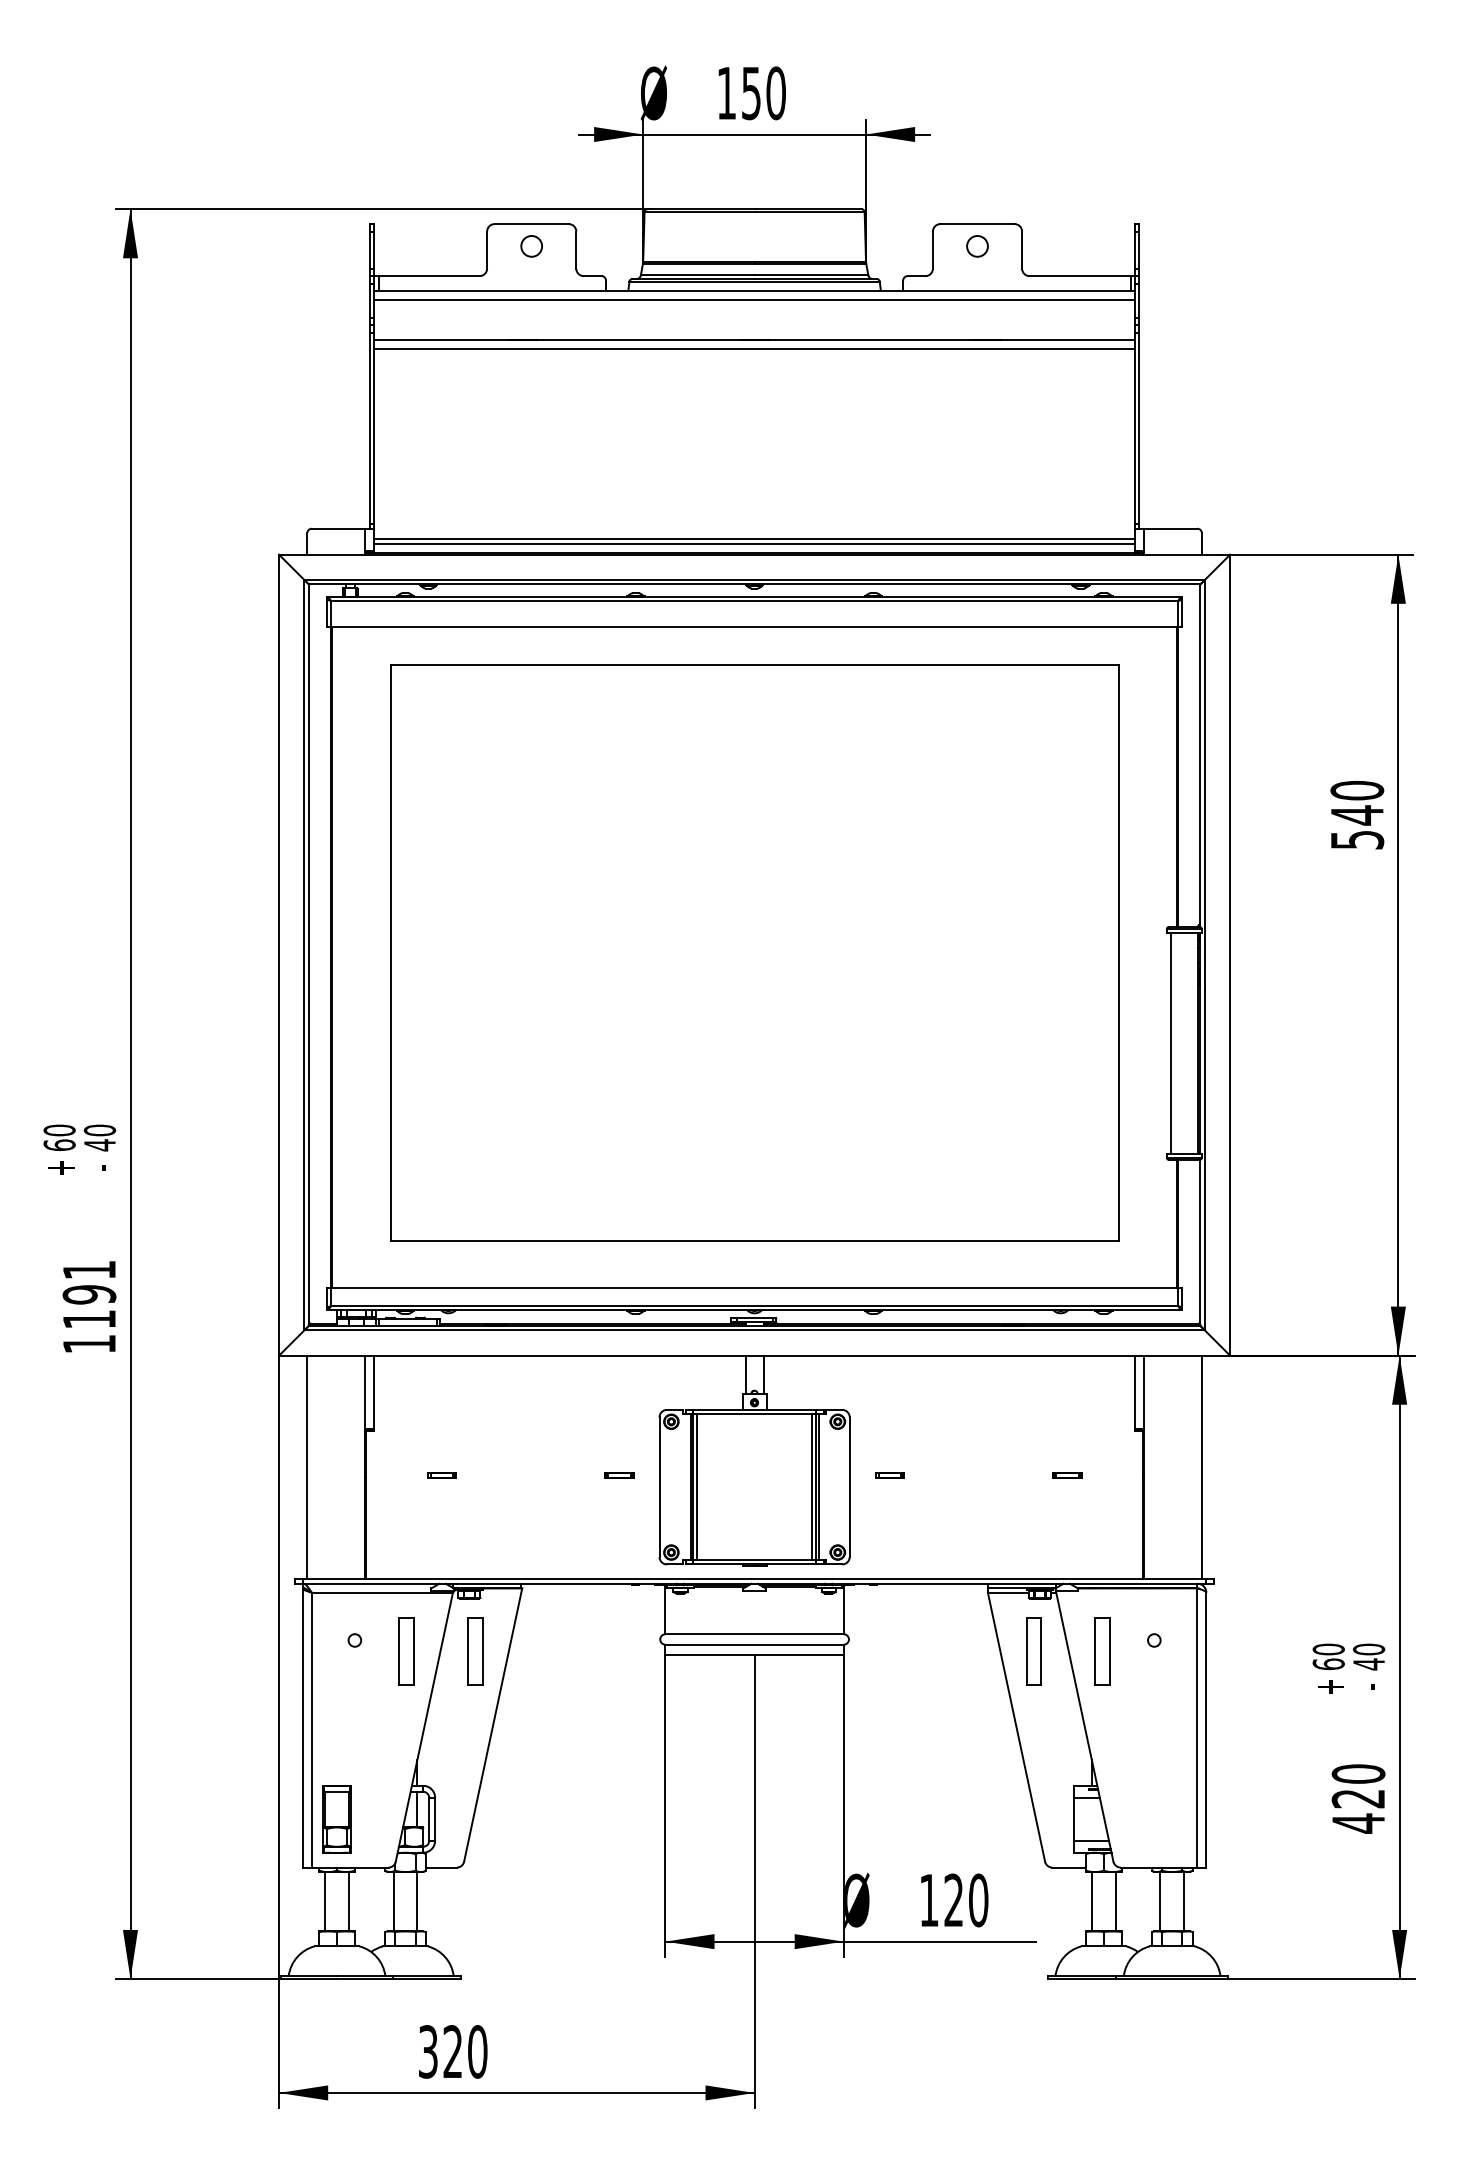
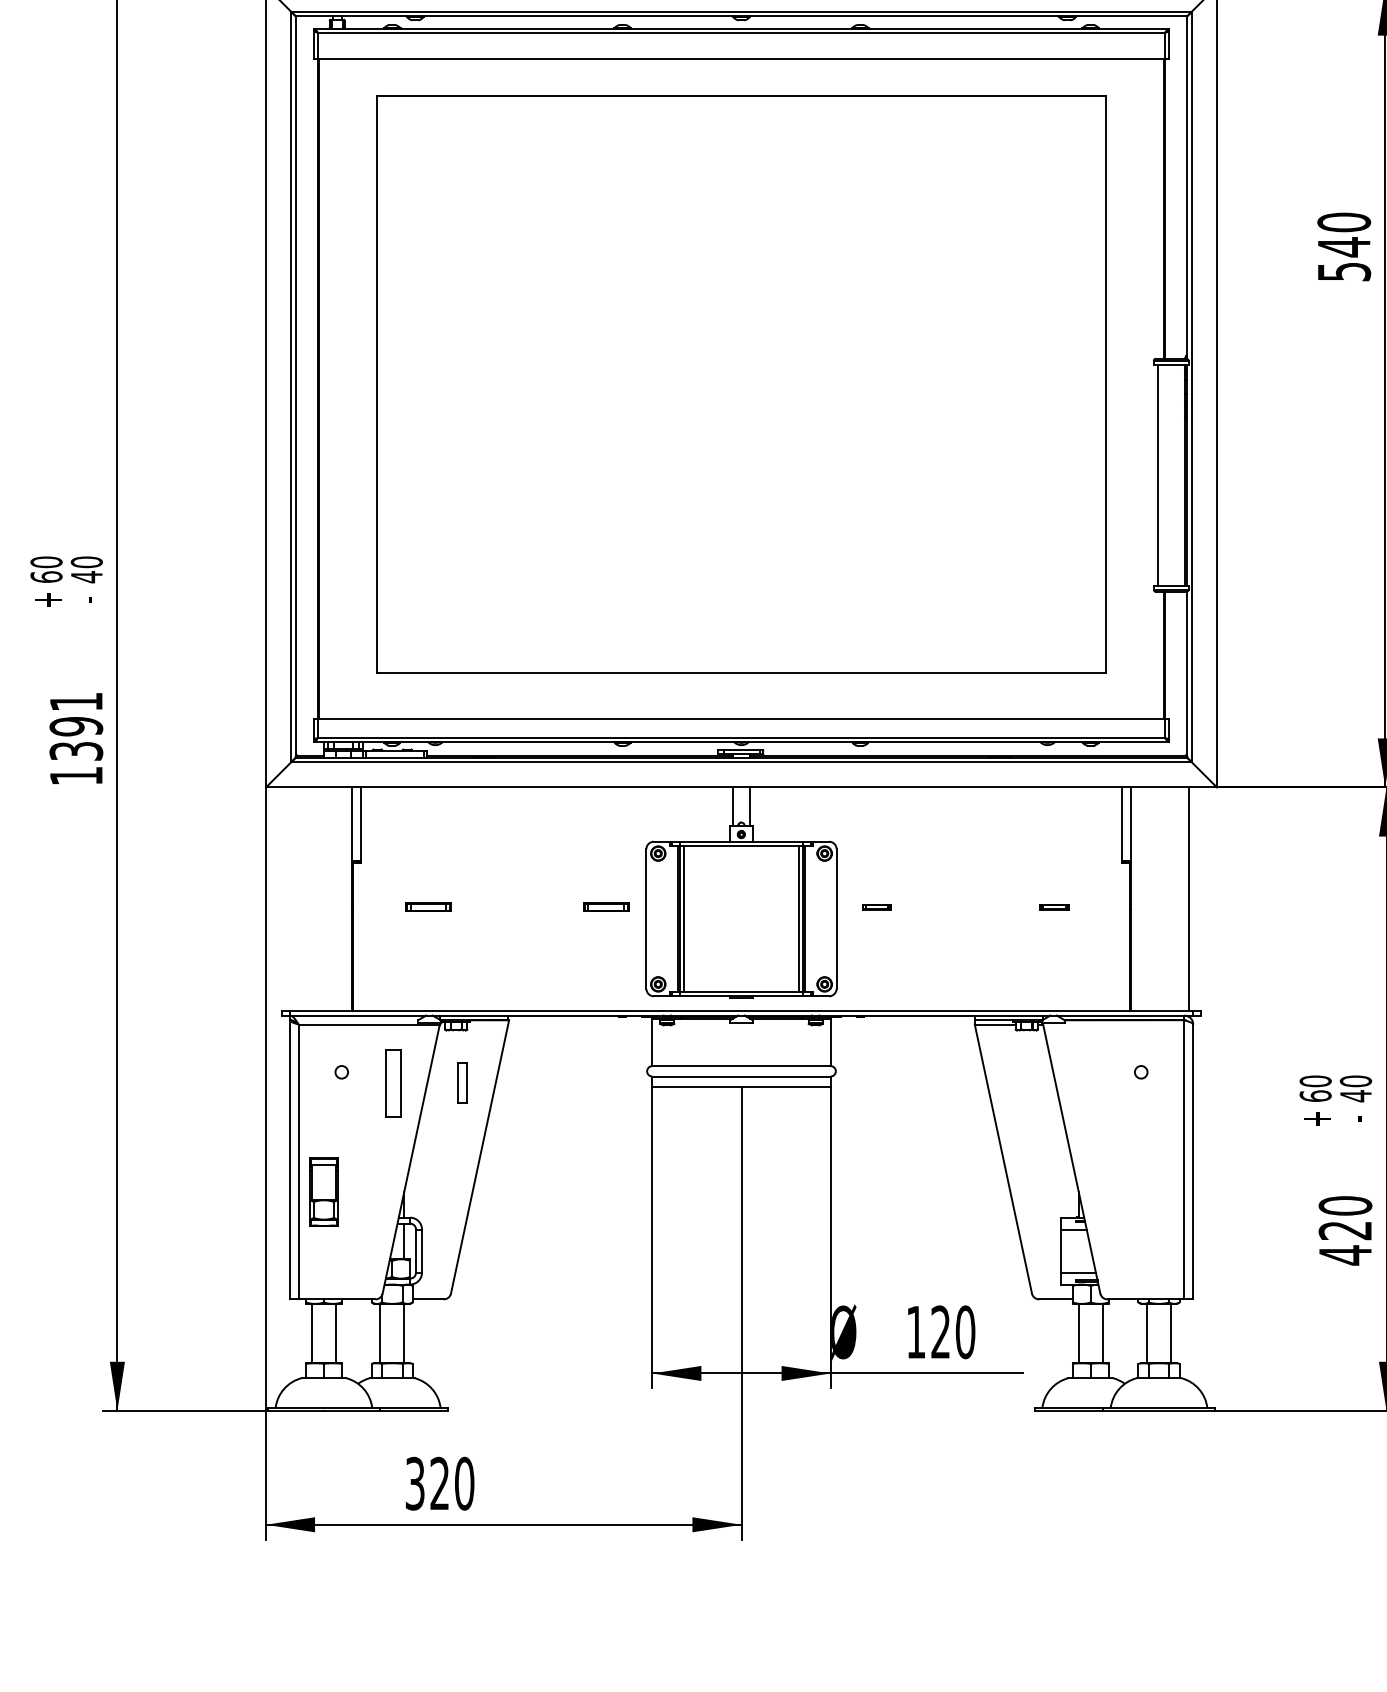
text: (89, 1319) -> (76, 751), 1191 -> 1391
line: (307, 1467) -> (294, 899), removed
part: (441, 1475) -> (428, 907), size x1.6
part: (619, 1475) -> (606, 907), size x1.6
part: (475, 1651) -> (462, 1083), size x0.6
part: (1033, 1651) -> (1020, 1083), removed
part: (1102, 1651) -> (1089, 1083), removed
part: (336, 1819) -> (323, 1192), moved

